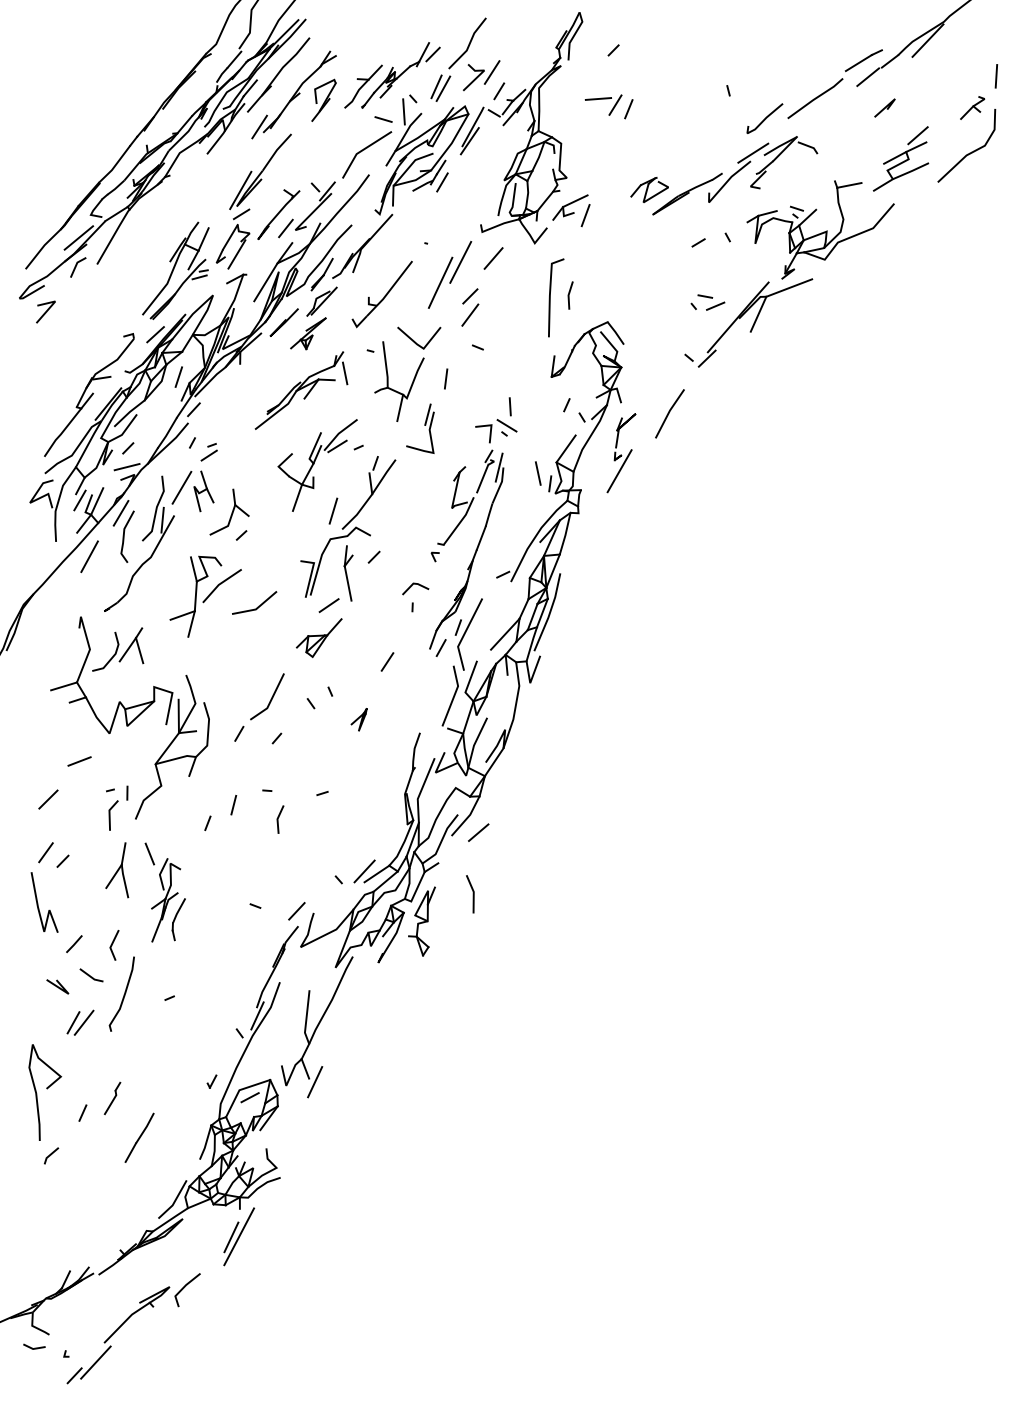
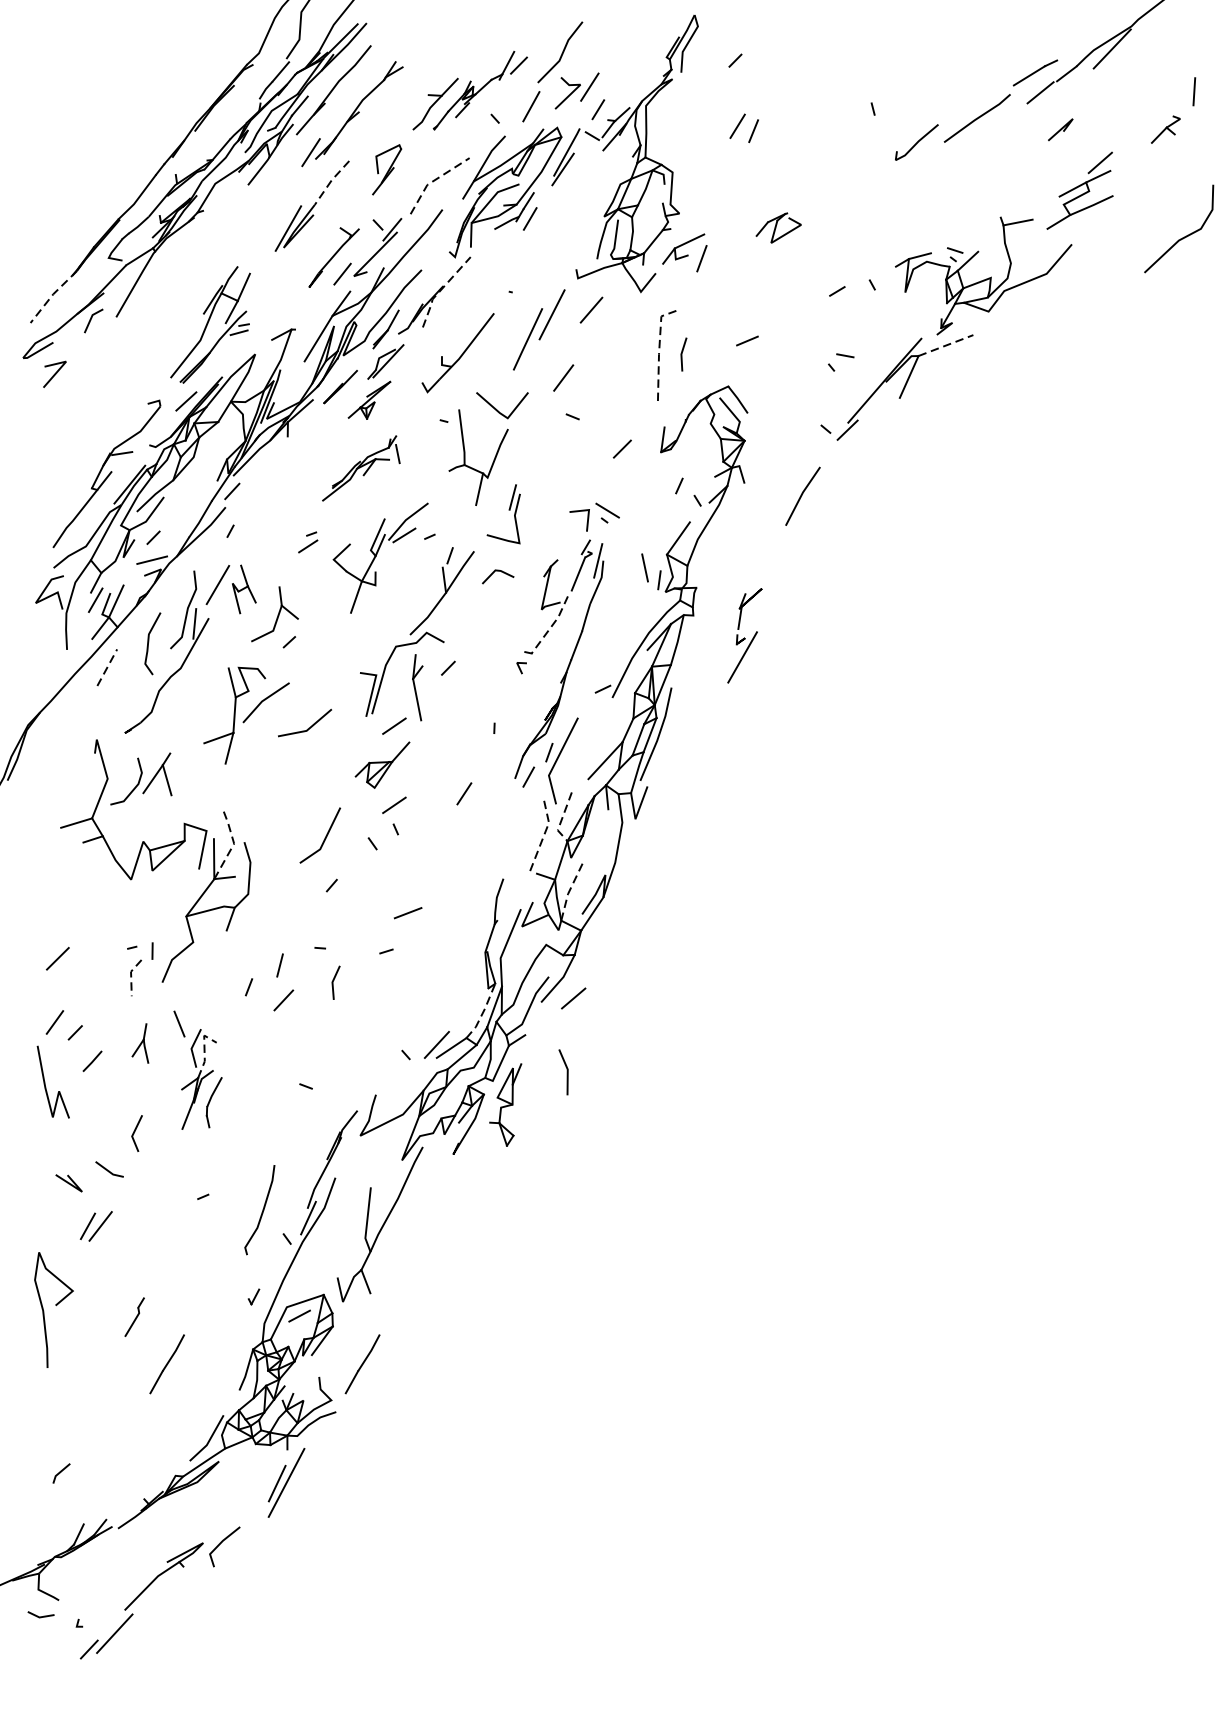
line: (436, 86) -> (523, 103), removed
line: (598, 98) -> (717, 118), removed
part: (323, 99) -> (386, 168), moved
line: (403, 111) -> (483, 133), removed
line: (383, 119) -> (459, 143), removed
line: (361, 150) -> (433, 180), solid -> dashed
line: (275, 151) -> (330, 181), solid -> dashed
line: (969, 152) -> (1182, 237), moved
part: (735, 175) -> (881, 210), removed
line: (78, 237) -> (93, 284), removed
part: (232, 238) -> (278, 286), removed
line: (367, 242) -> (440, 290), solid -> dashed
line: (44, 245) -> (53, 294), solid -> dashed
line: (789, 287) -> (946, 344), solid -> dashed
line: (549, 293) -> (658, 352), solid -> dashed
line: (470, 296) -> (622, 449), moved
line: (715, 305) -> (747, 340), moved
line: (178, 376) -> (213, 451), removed
line: (446, 378) -> (535, 454), removed
part: (301, 390) -> (361, 468), size x0.7
line: (509, 406) -> (610, 487), removed
part: (208, 452) -> (307, 542), moved
part: (621, 453) -> (744, 636), moved
line: (333, 510) -> (399, 612), removed
line: (120, 513) -> (144, 615), removed
line: (460, 521) -> (551, 625), solid -> dashed
line: (89, 556) -> (107, 667), solid -> dashed
line: (415, 584) -> (497, 571), moved
line: (328, 671) -> (393, 805), added
line: (468, 683) -> (561, 819), solid -> dashed
line: (454, 696) -> (544, 835), solid -> dashed
line: (195, 703) -> (234, 843), solid -> dashed
part: (358, 719) -> (429, 862), removed
line: (239, 733) -> (286, 879), removed
line: (475, 742) -> (569, 890), solid -> dashed
line: (79, 761) -> (408, 913), moved
line: (109, 813) -> (131, 975), solid -> dashed
line: (403, 844) -> (483, 1012), solid -> dashed
part: (117, 870) -> (140, 1043), size x0.6
line: (170, 875) -> (204, 1049), solid -> dashed
line: (296, 911) -> (283, 1000), moved
line: (74, 944) -> (92, 1061), moved
curve: (123, 994) -> (261, 1210), moved
line: (315, 1082) -> (378, 1297), removed
line: (82, 1112) -> (98, 1333), removed
line: (302, 1137) -> (362, 1363), added
line: (51, 1155) -> (61, 1472), moved

